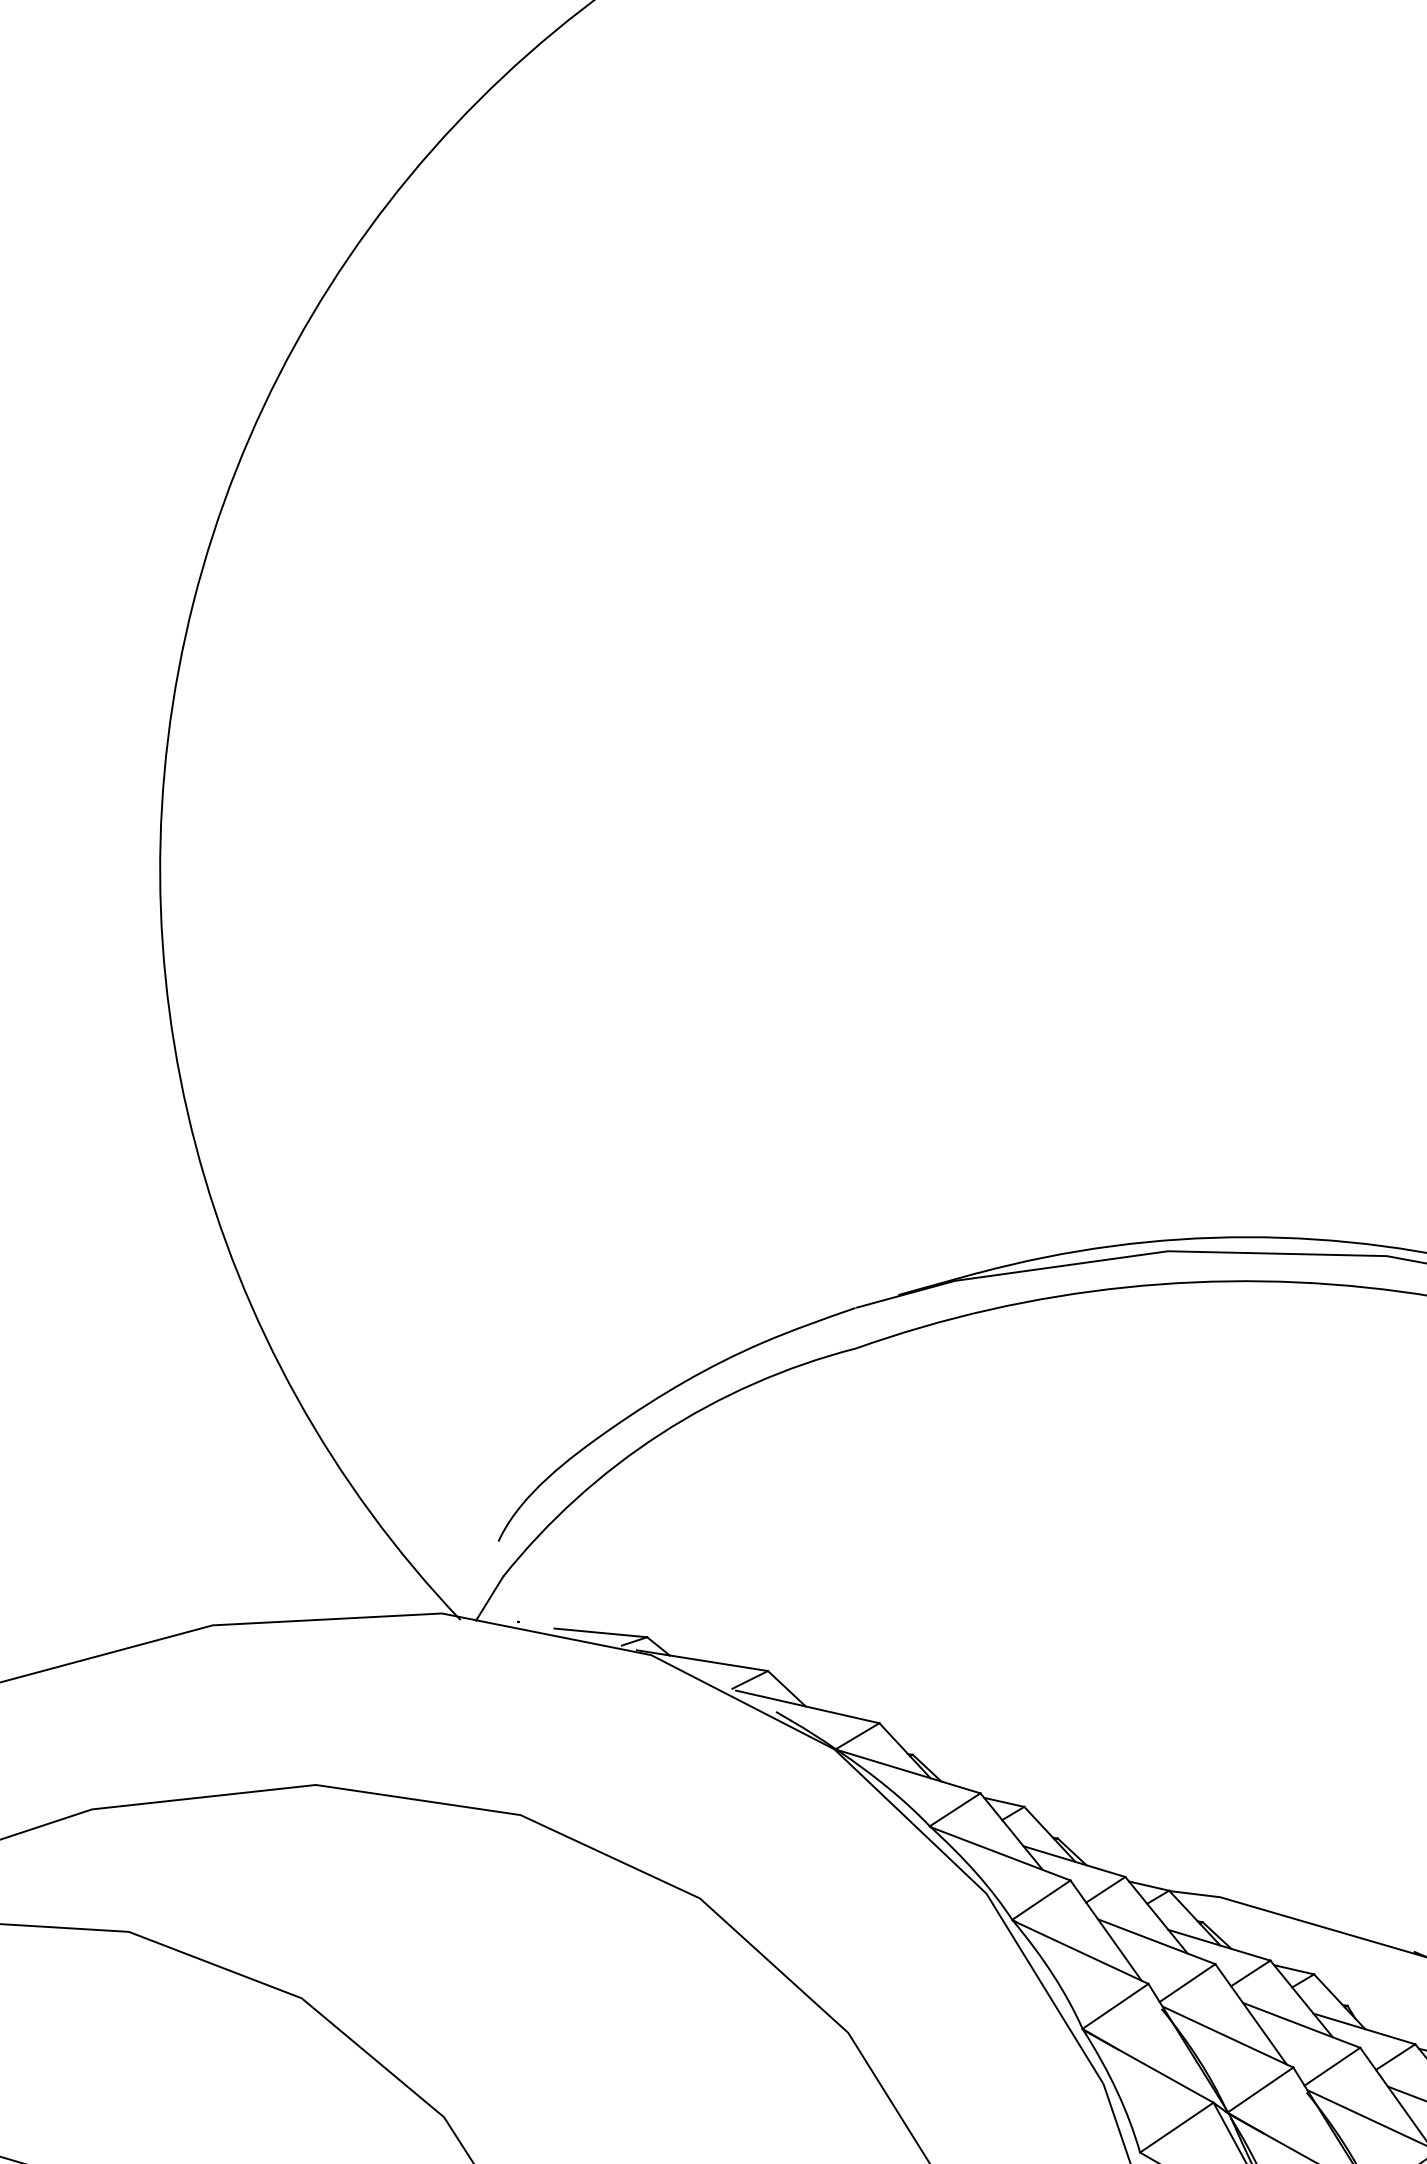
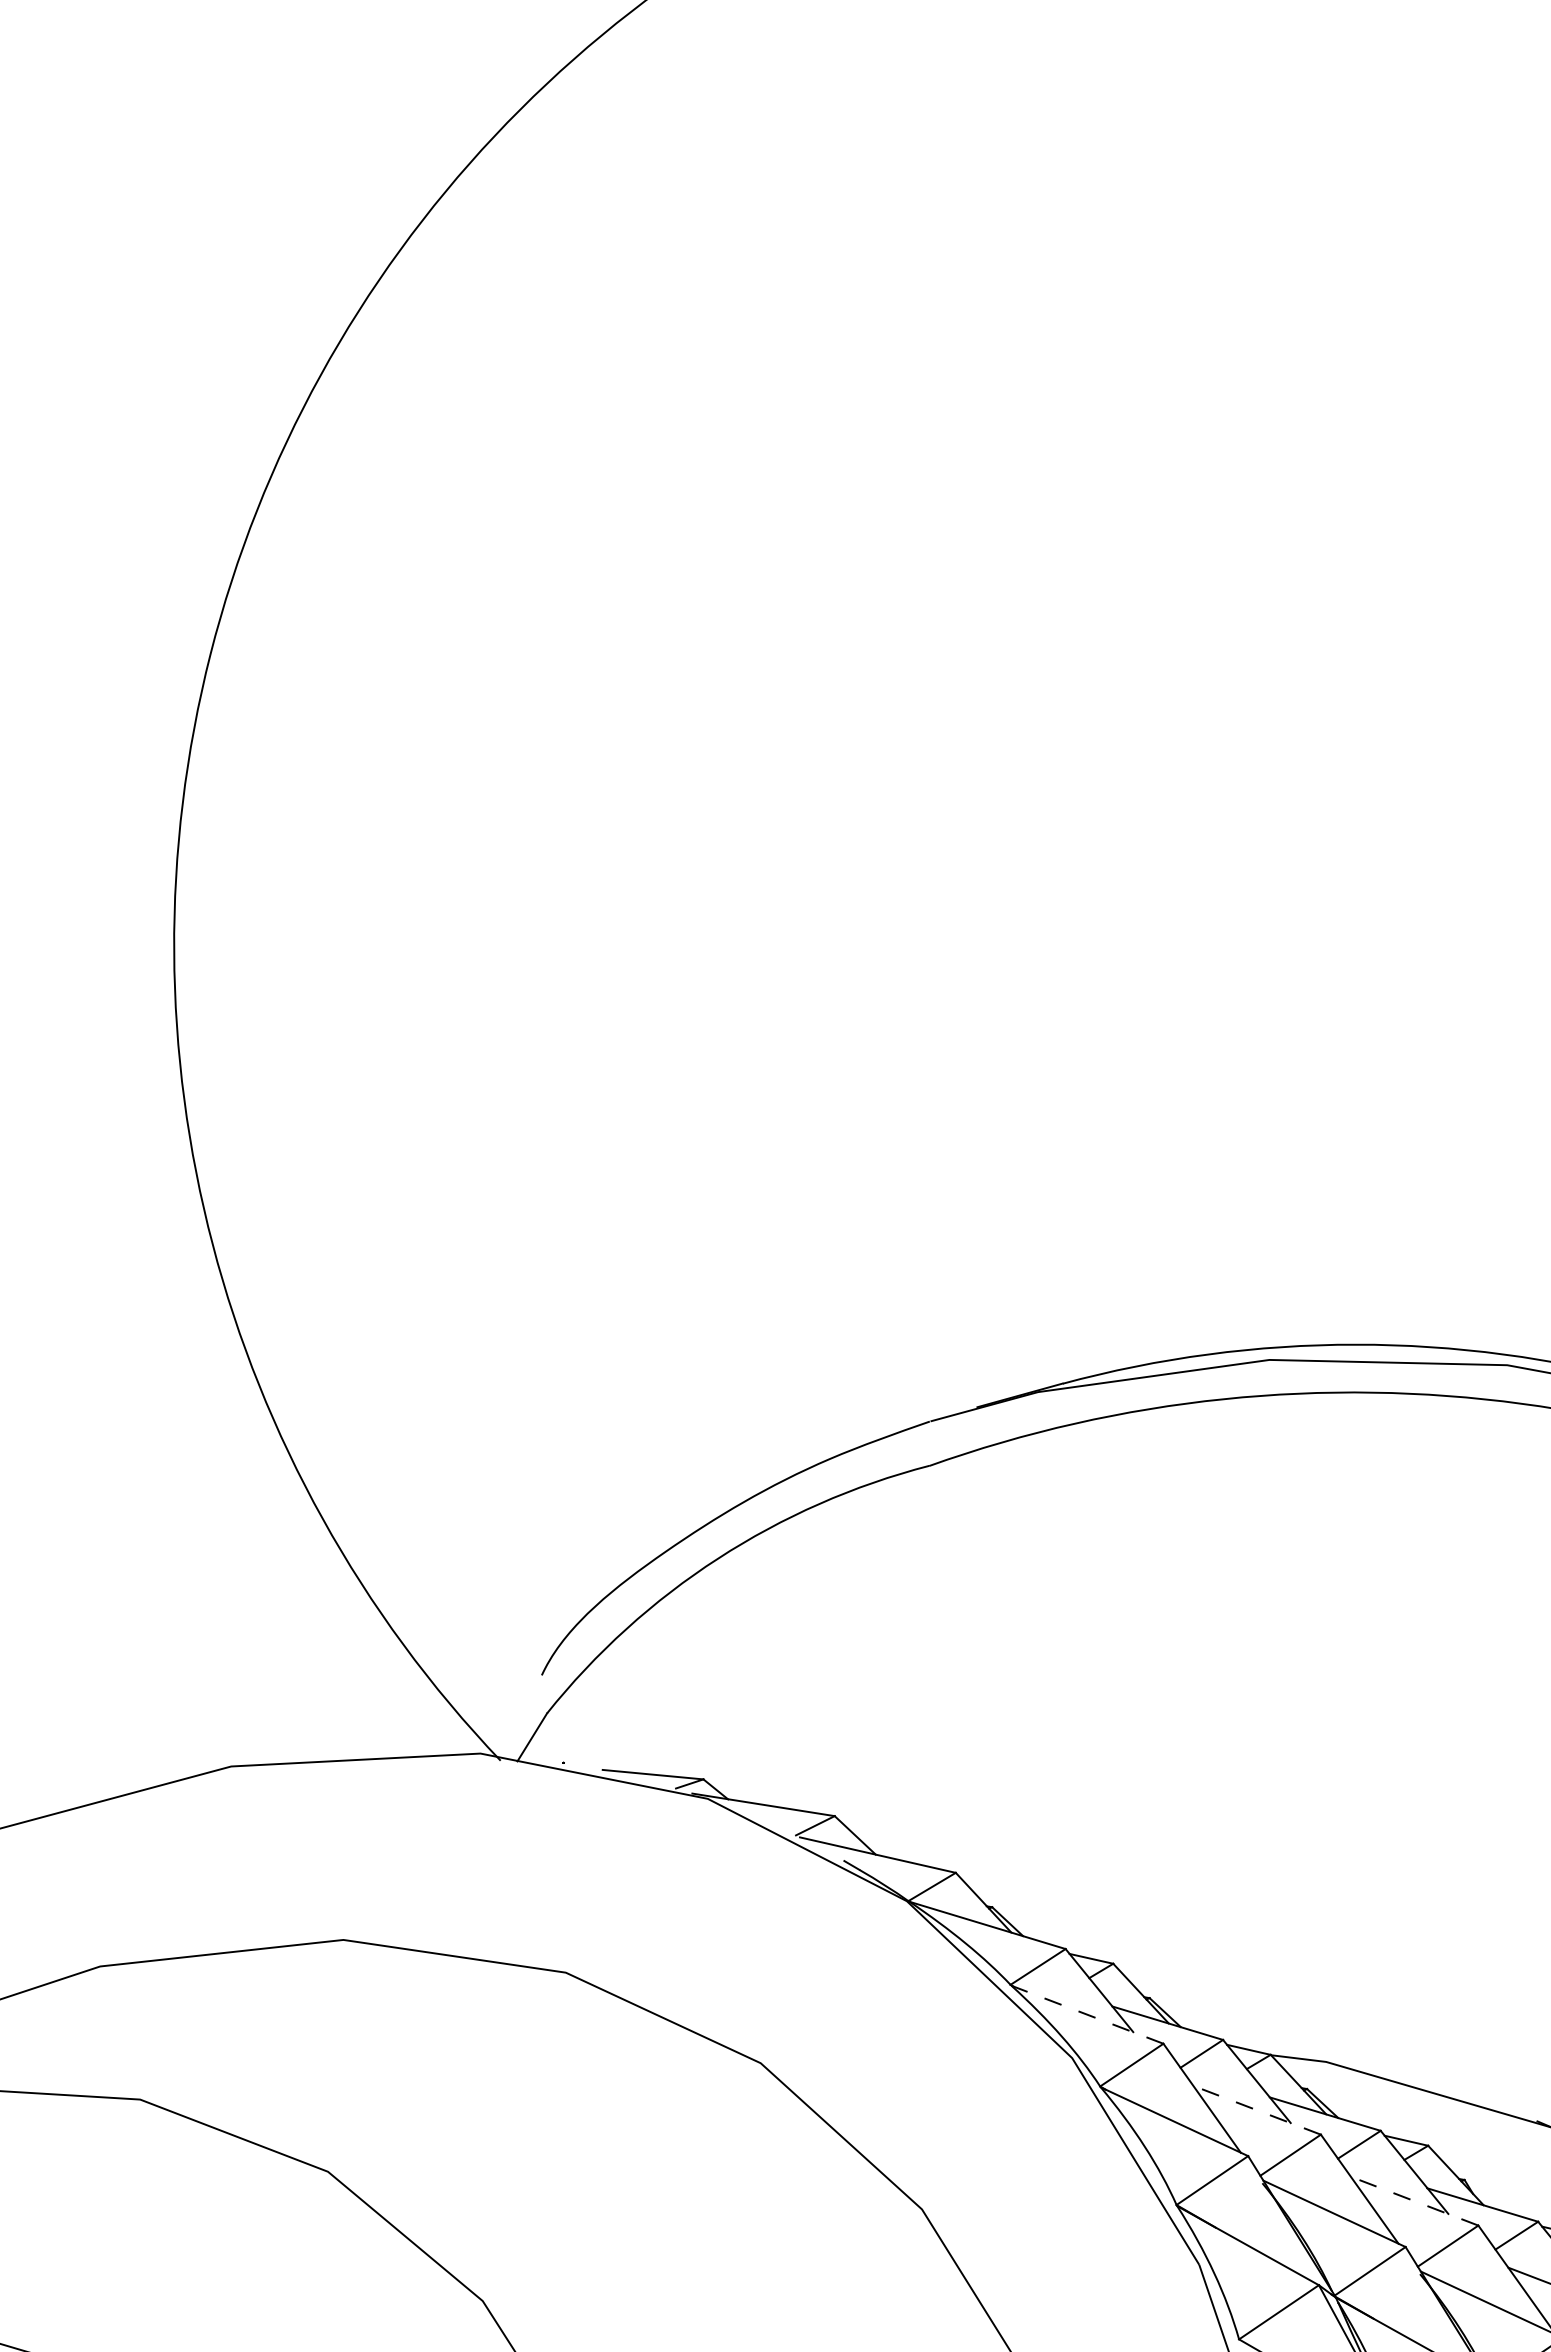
line: (999, 1853) -> (1086, 2014), solid -> dashed
line: (1156, 1941) -> (1256, 2110), solid -> dashed
line: (1301, 2025) -> (1414, 2201), solid -> dashed

